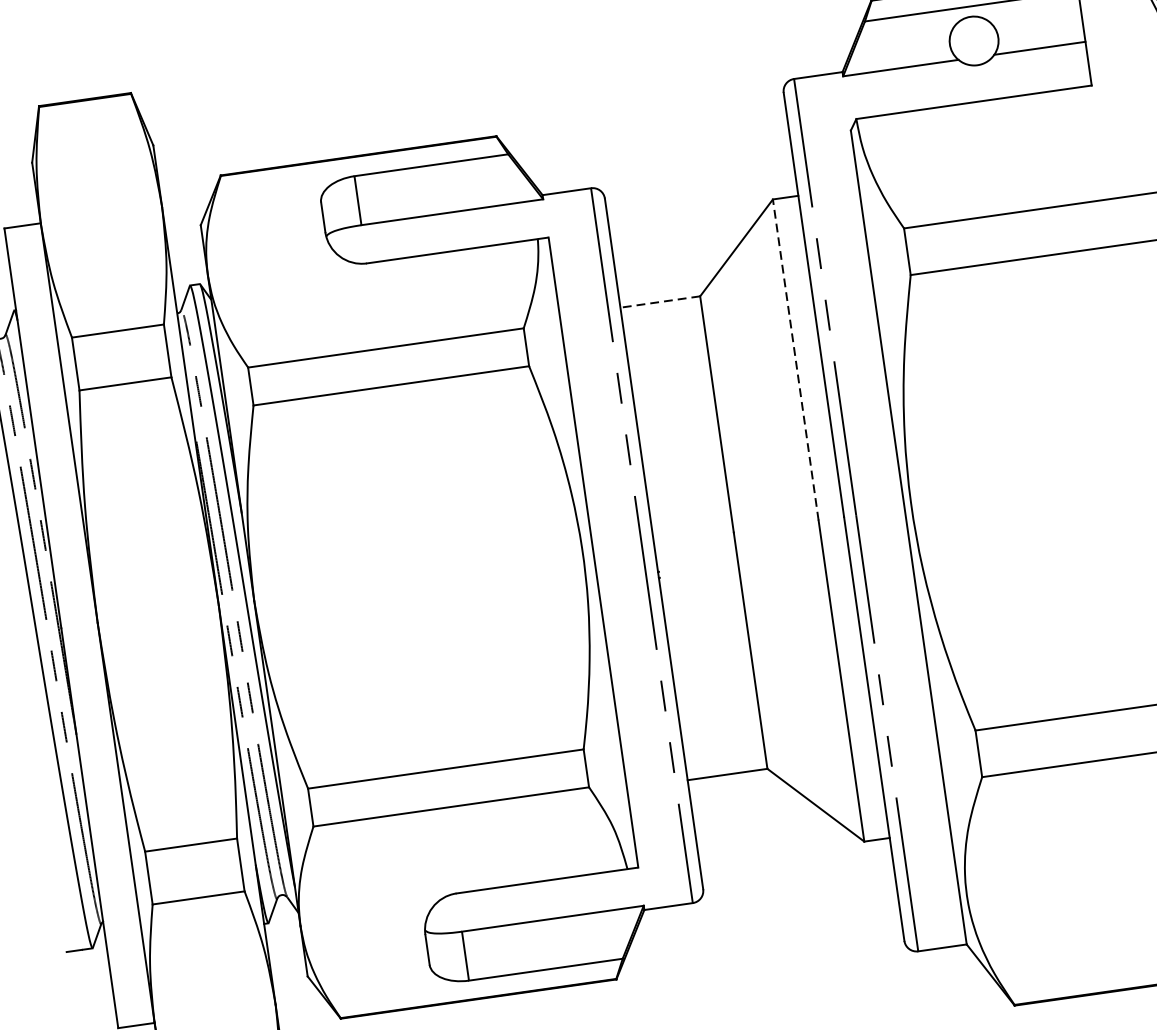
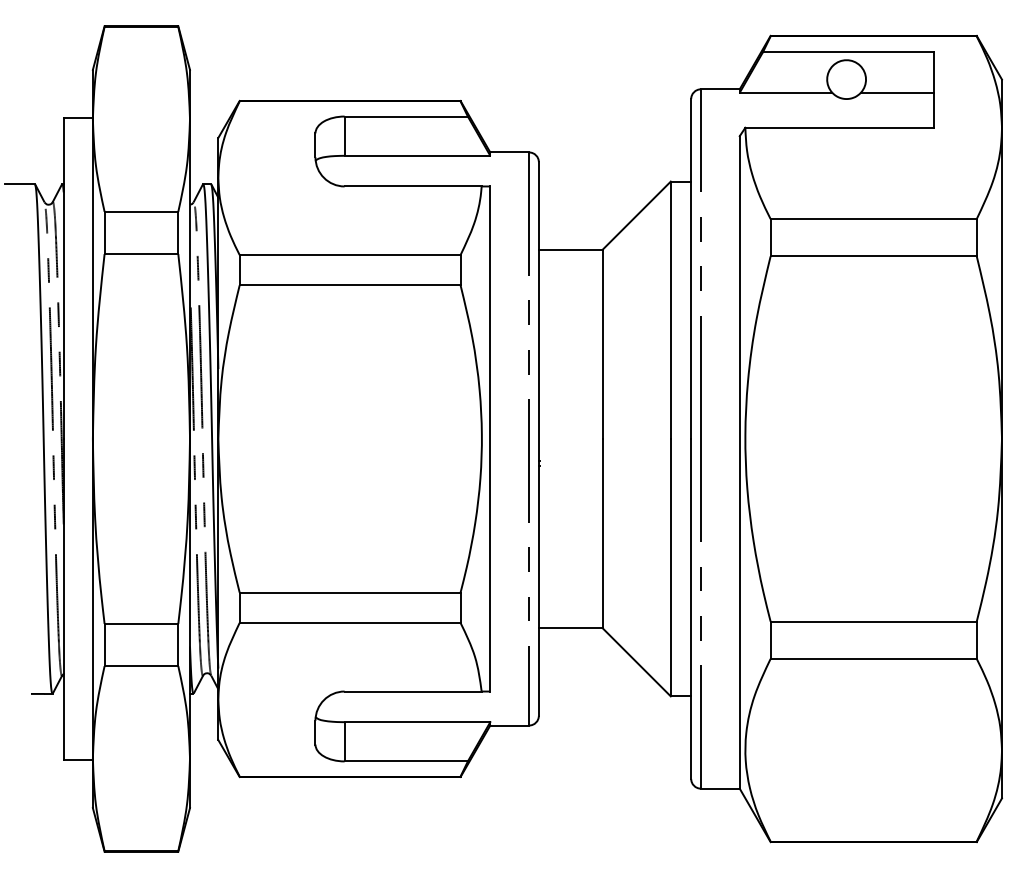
line: (659, 301) -> (570, 249), dashed -> solid
line: (795, 360) -> (670, 310), dashed -> solid

